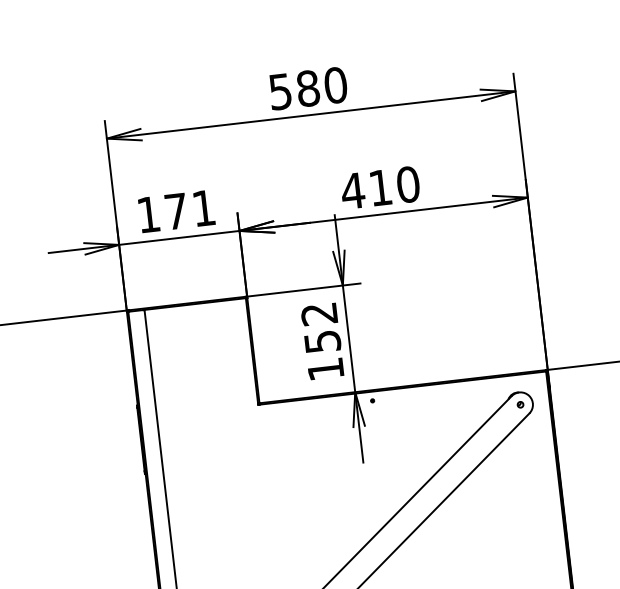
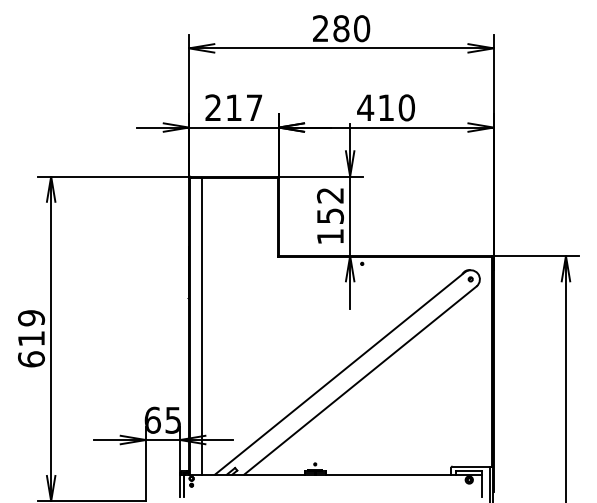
text: (280, 91) -> (320, 28), 580 -> 280
text: (175, 211) -> (233, 107), 171 -> 217

